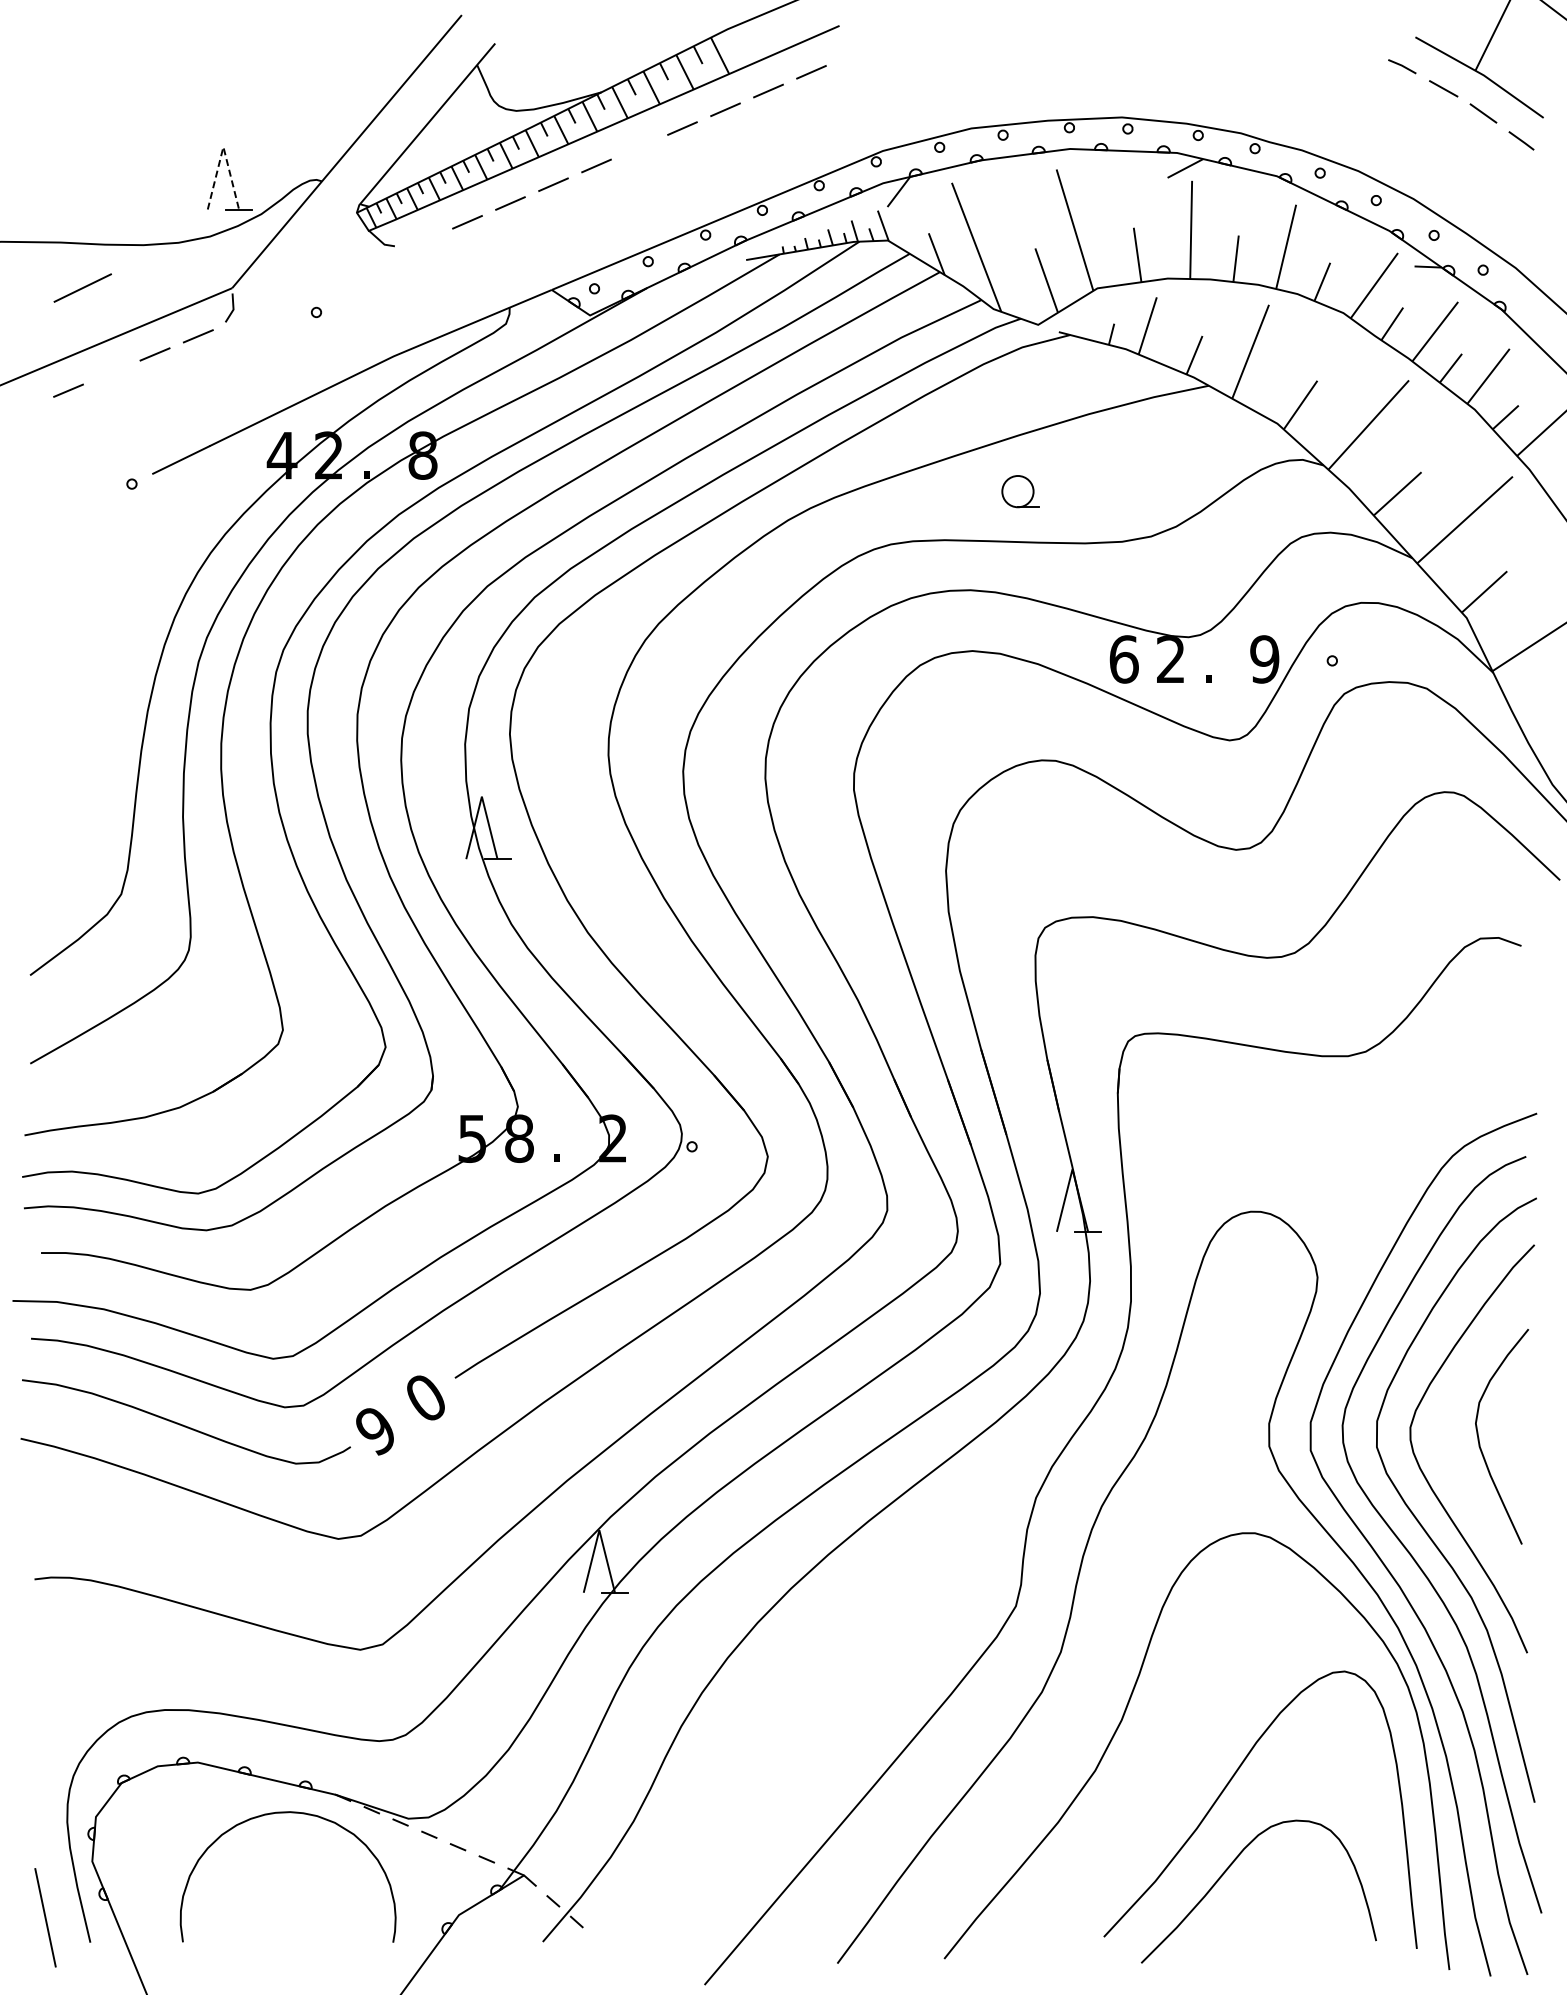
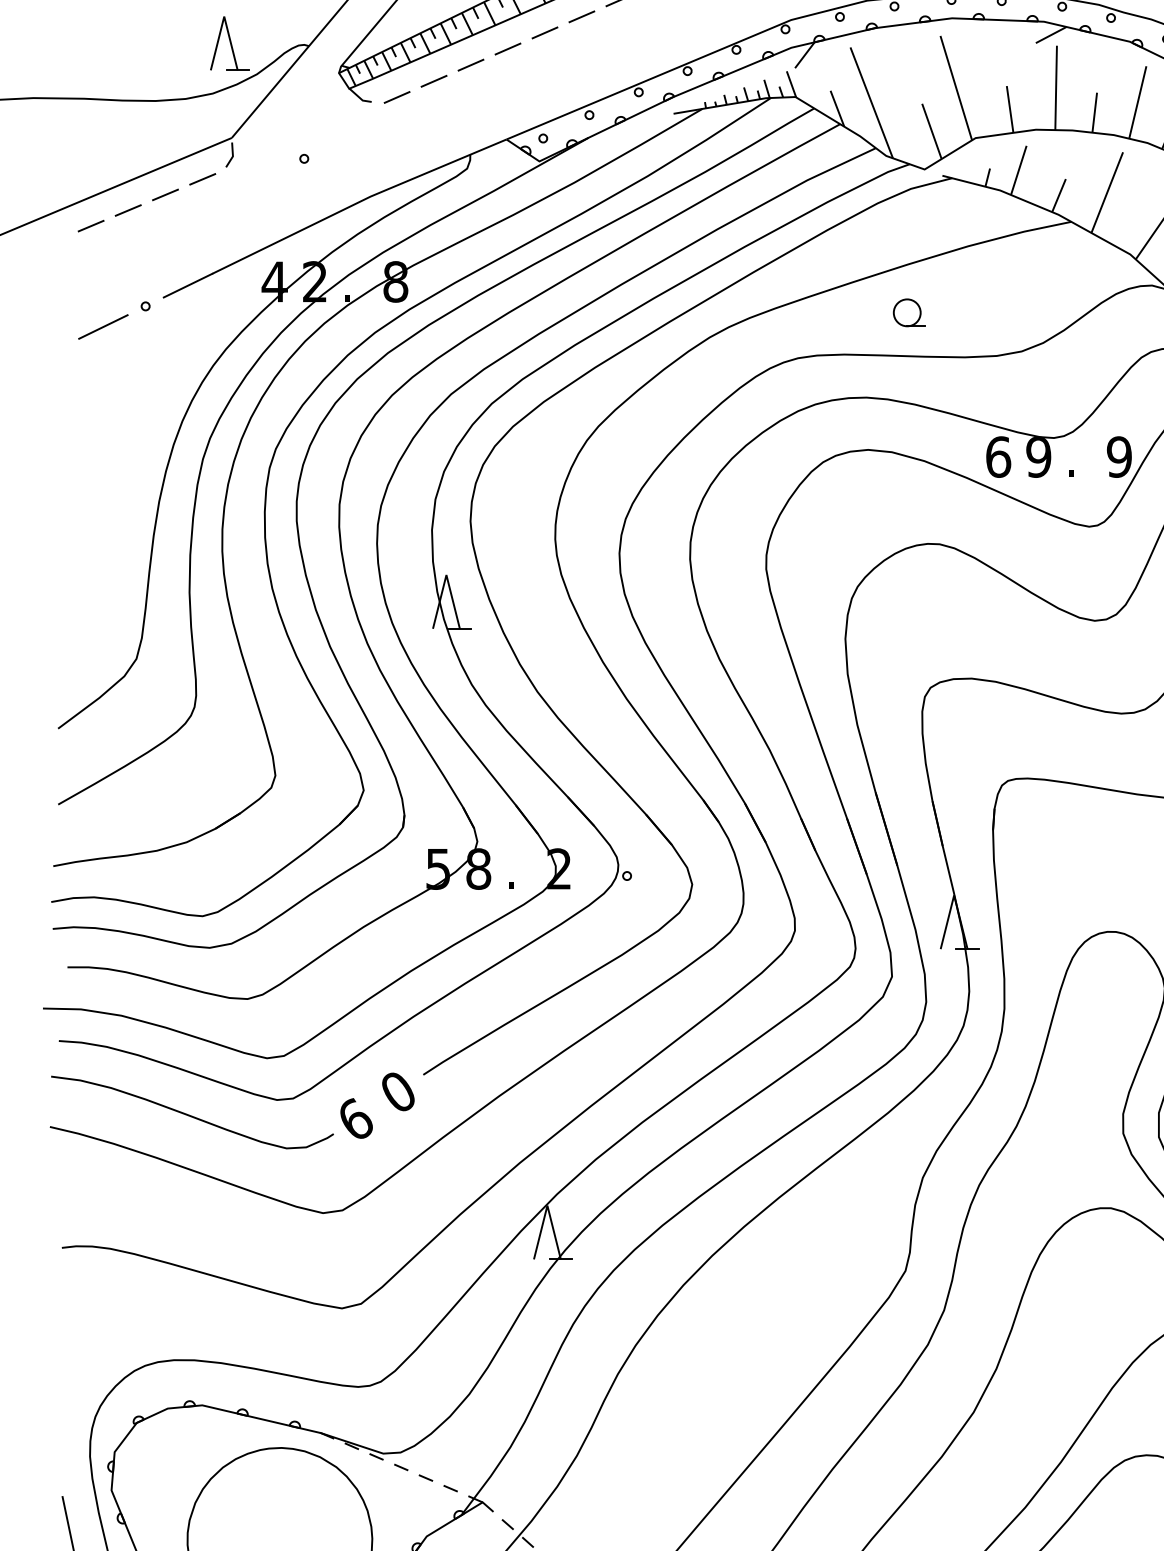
line: (223, 146) -> (224, 16), dashed -> solid
line: (639, 147) -> (581, 17), added
line: (424, 240) -> (397, 96), added
line: (82, 287) -> (103, 326), moved
line: (111, 372) -> (128, 210), added
text: (1170, 659) -> (1038, 457), 2 -> 9
text: (376, 1430) -> (355, 1119), 9 -> 6

